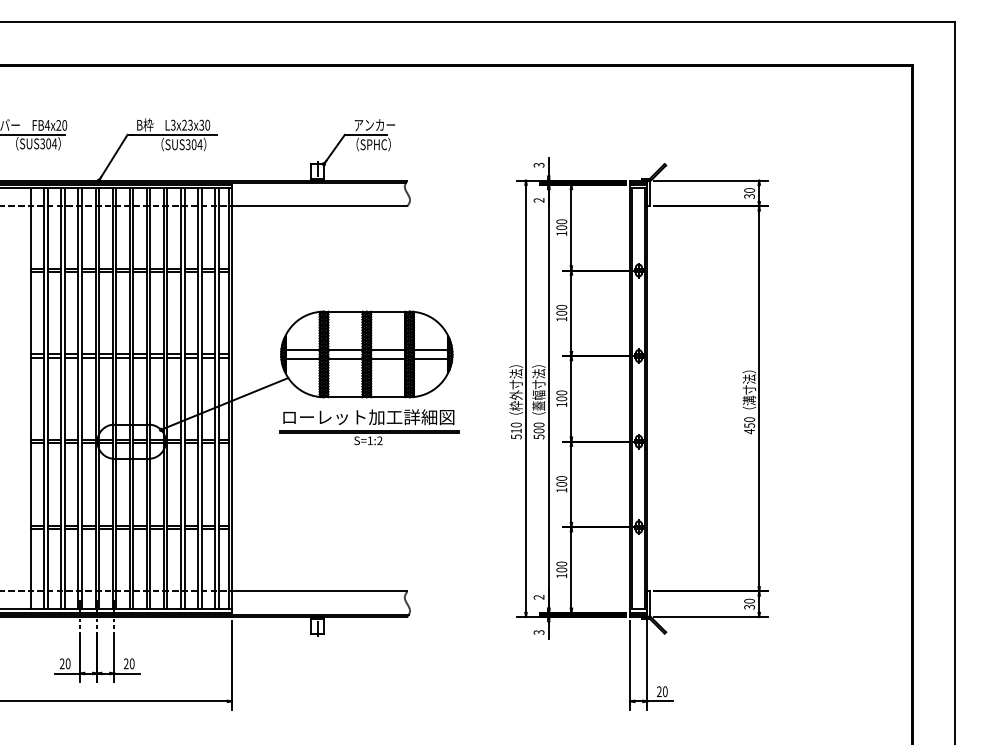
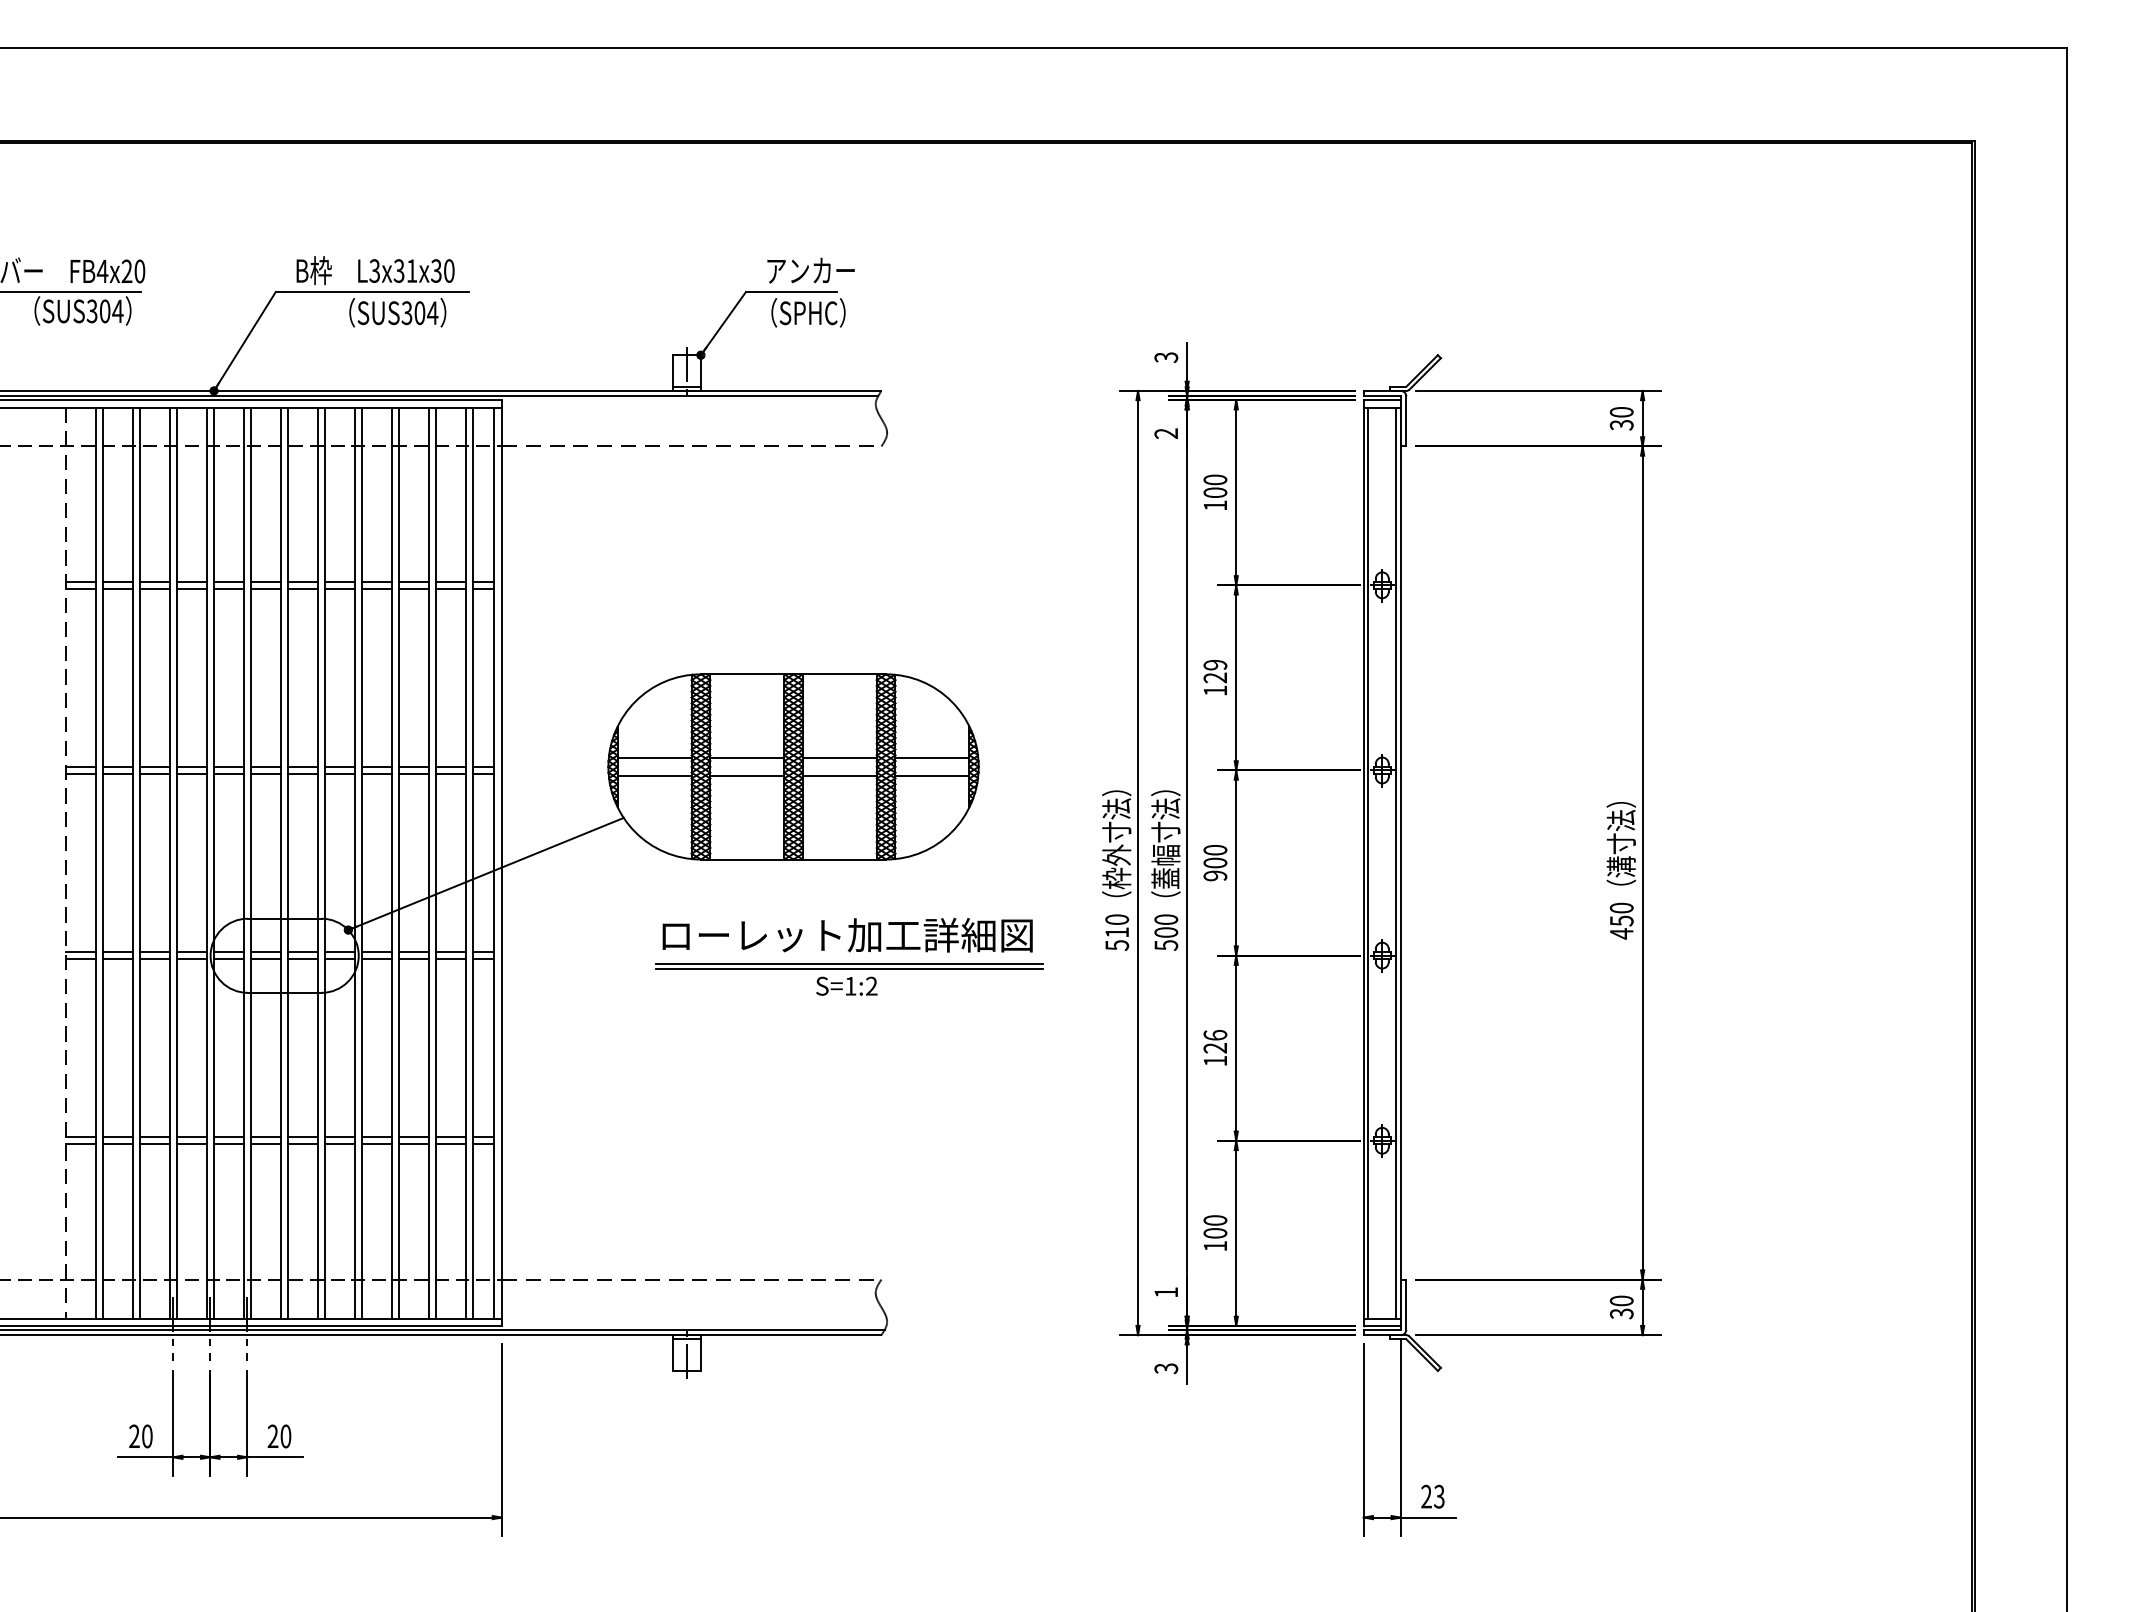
text: (187, 124) -> (405, 269), L3x23x30 -> L3x31x30
line: (319, 206) -> (691, 446), solid -> dashed
text: (561, 310) -> (1214, 671), 100 -> 129
line: (30, 399) -> (65, 864), solid -> dashed
text: (561, 404) -> (1214, 875), 100 -> 900
part: (369, 427) -> (849, 957), moved
text: (561, 481) -> (1214, 1041), 100 -> 126
line: (319, 591) -> (691, 1279), solid -> dashed
text: (538, 597) -> (1165, 1292), 2 -> 1
text: (664, 691) -> (1437, 1496), 20 -> 23

